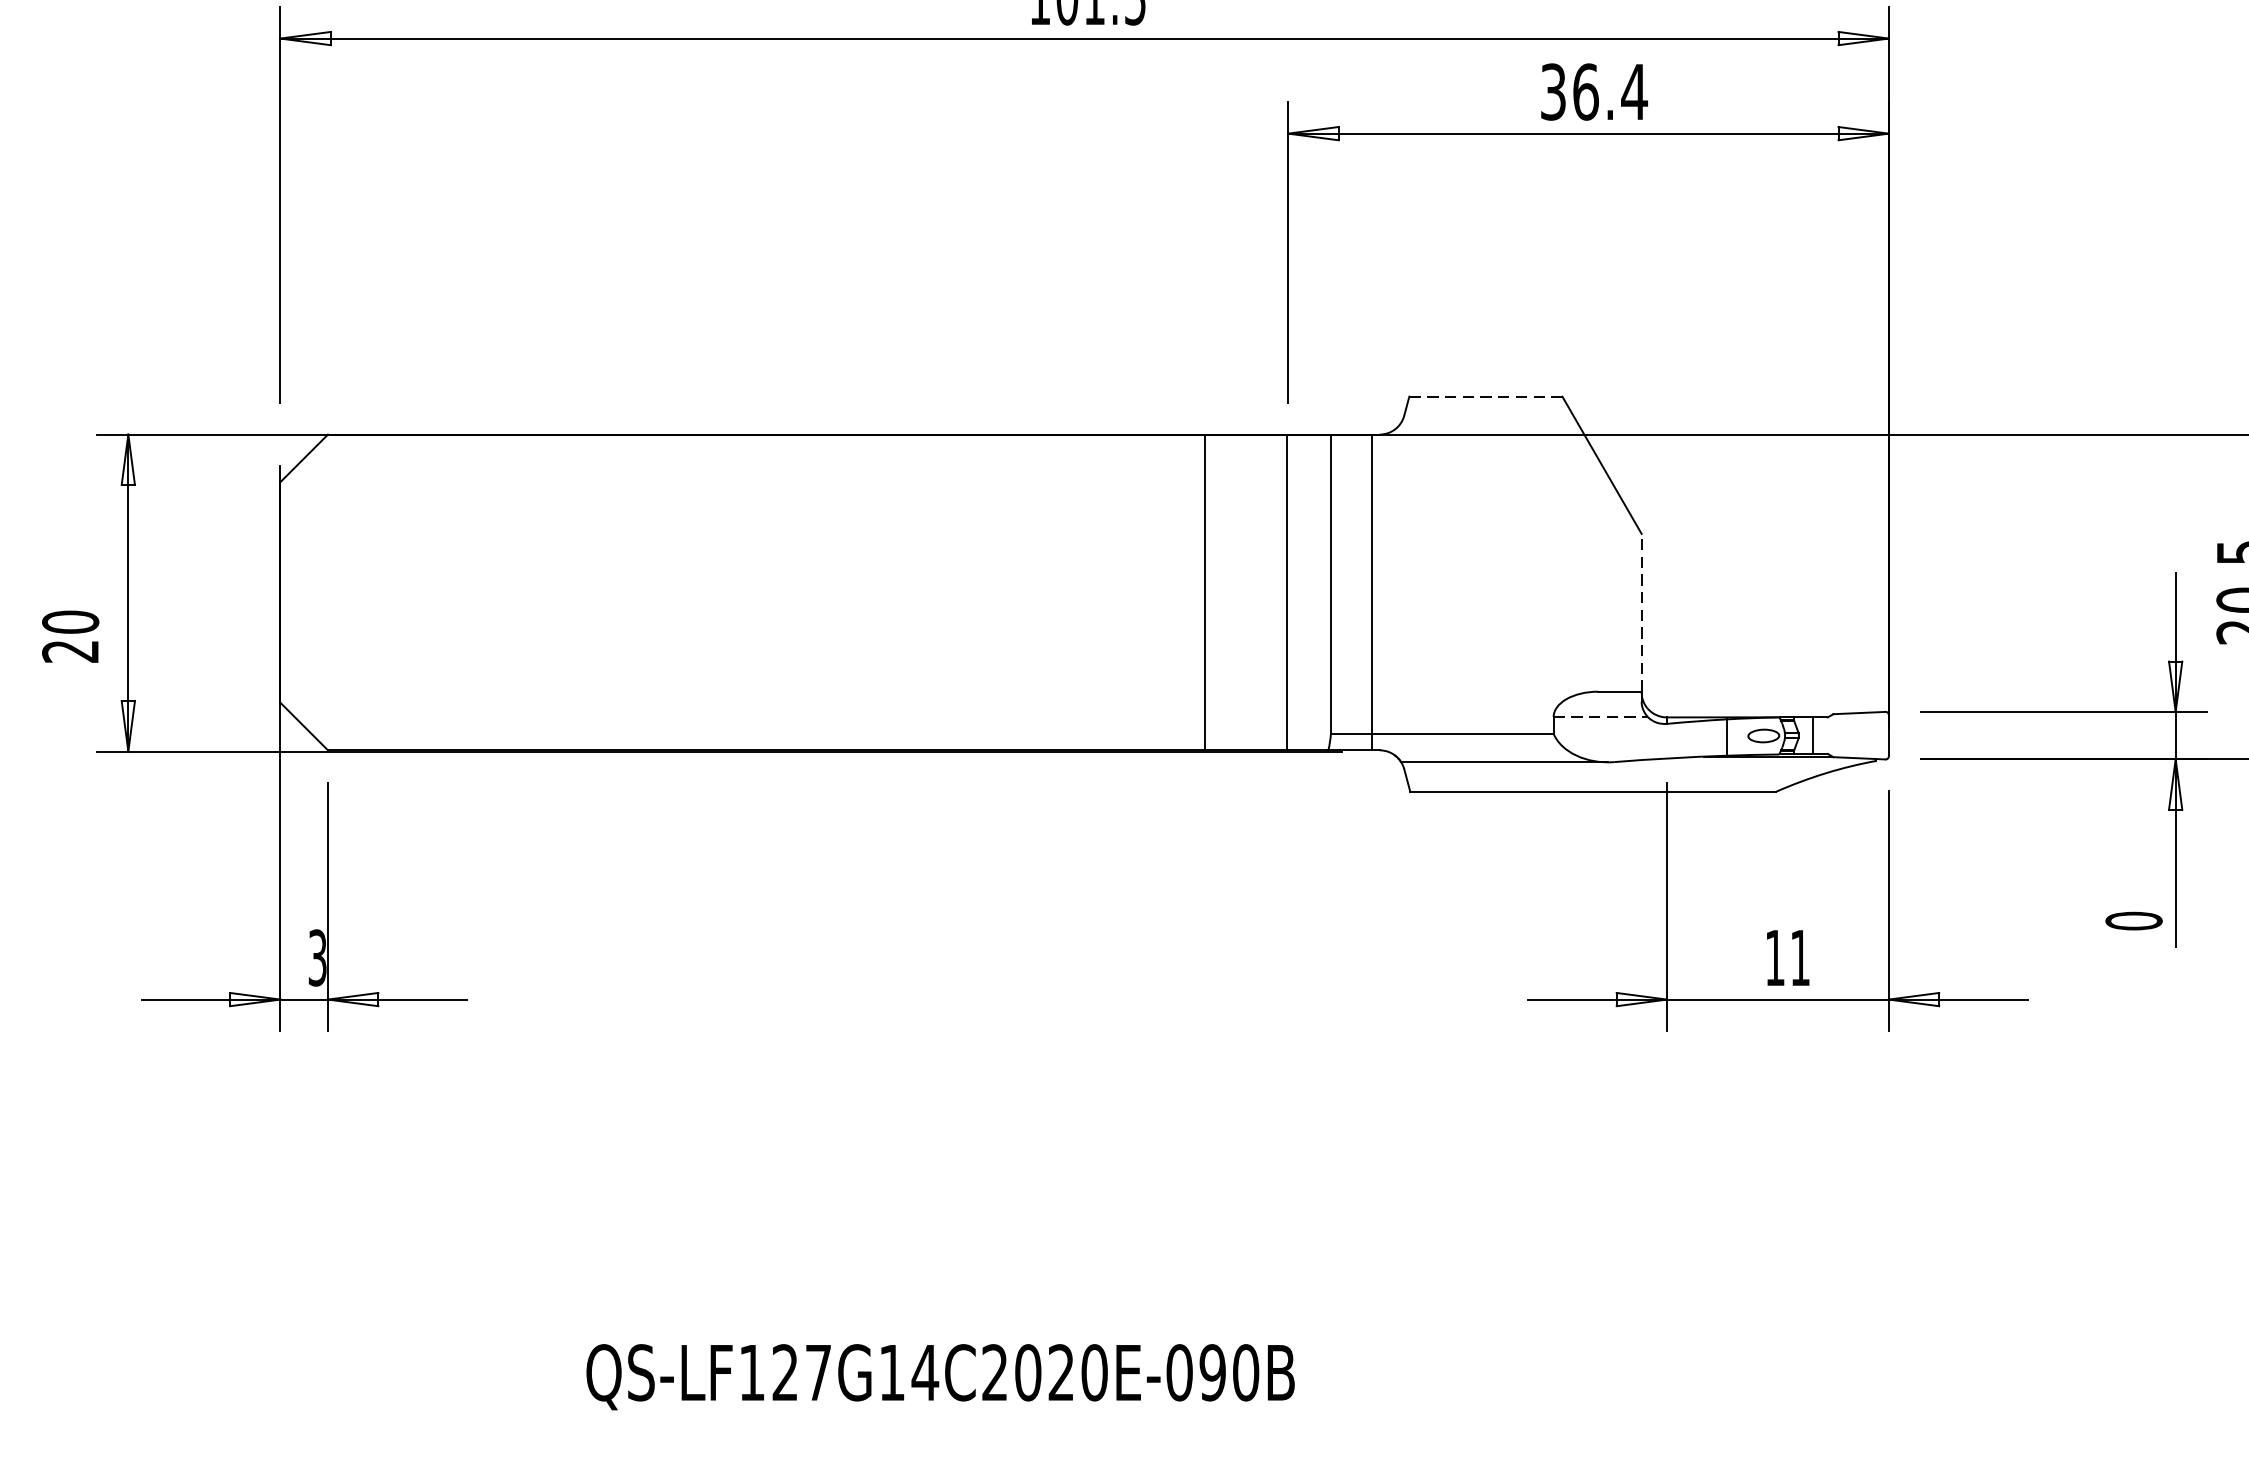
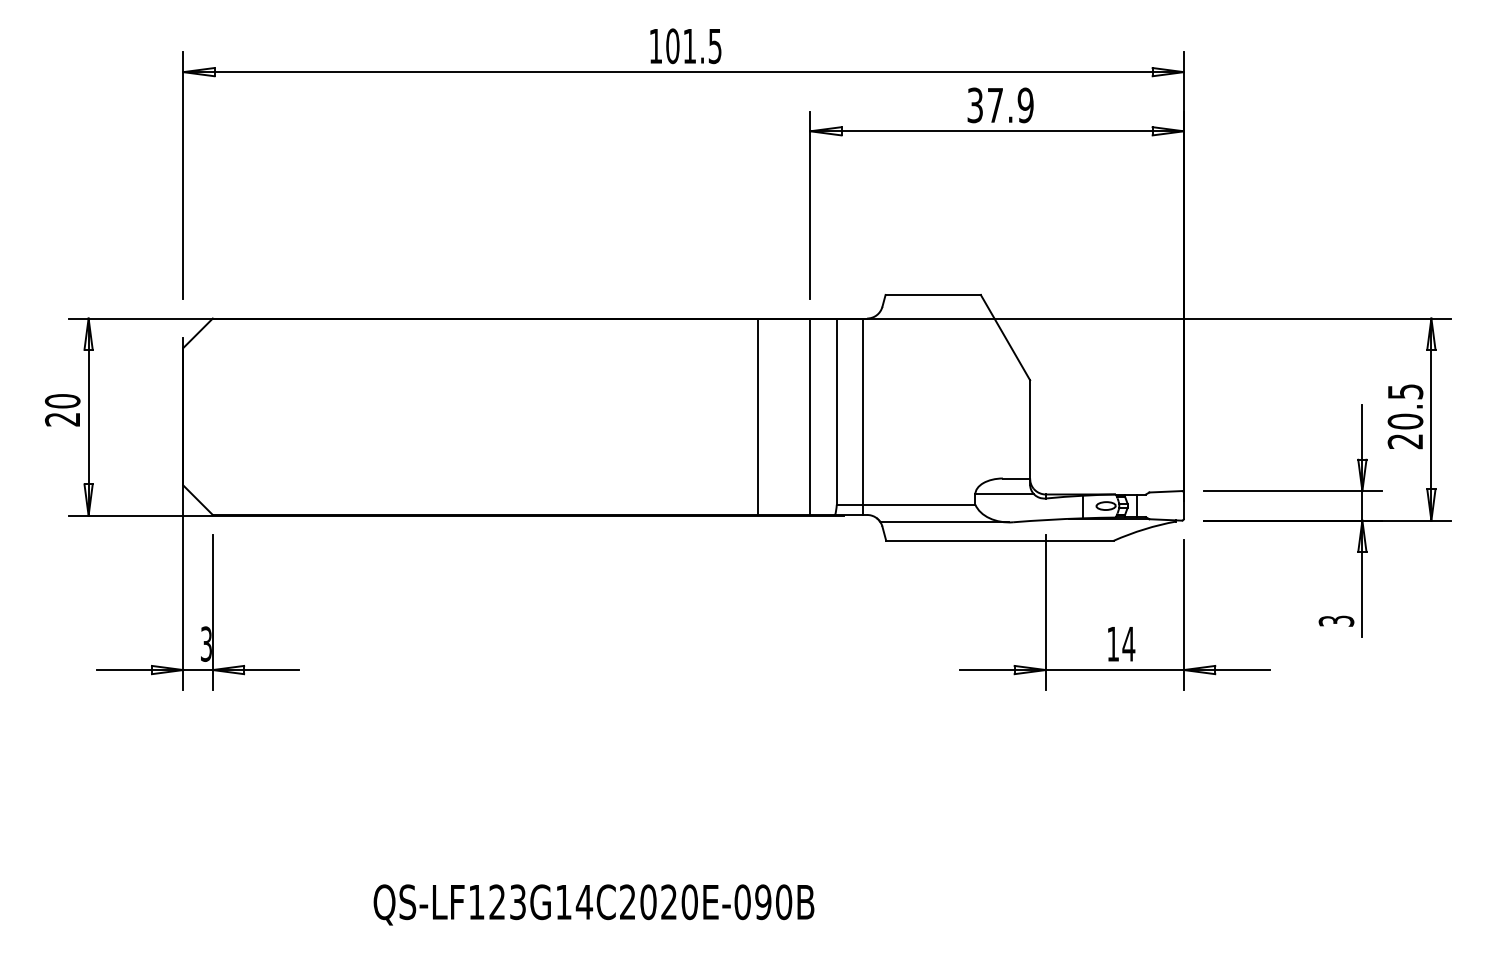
text: (1610, 92) -> (1010, 105), 36.4 -> 37.9
line: (1486, 395) -> (933, 294), dashed -> solid
line: (1642, 611) -> (1030, 428), dashed -> solid
text: (70, 637) -> (62, 410), moved
line: (1602, 717) -> (1005, 494), dashed -> solid
text: (2134, 919) -> (1336, 620), 0 -> 3
text: (1799, 958) -> (1128, 644), 11 -> 14
text: (817, 1373) -> (517, 902), QS-LF127G14C2020E-090B -> QS-LF123G14C2020E-090B

